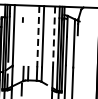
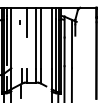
line: (30, 19) -> (27, 21), added
line: (37, 36) -> (35, 38), dashed -> solid
line: (53, 37) -> (51, 38), dashed -> solid

